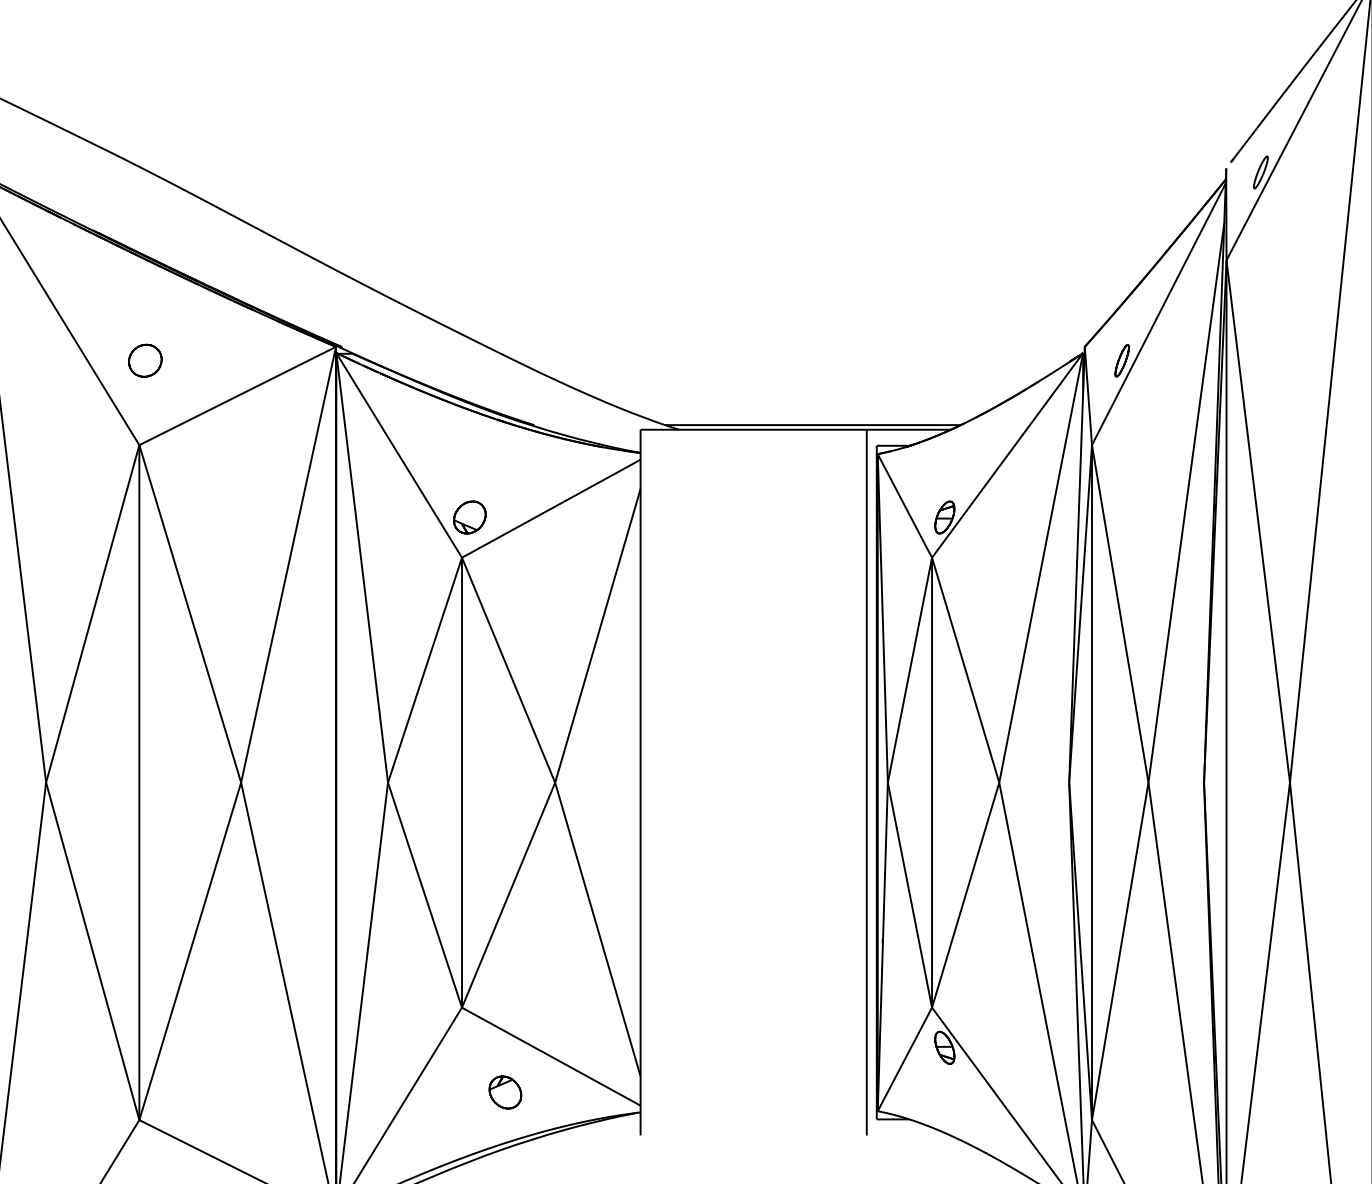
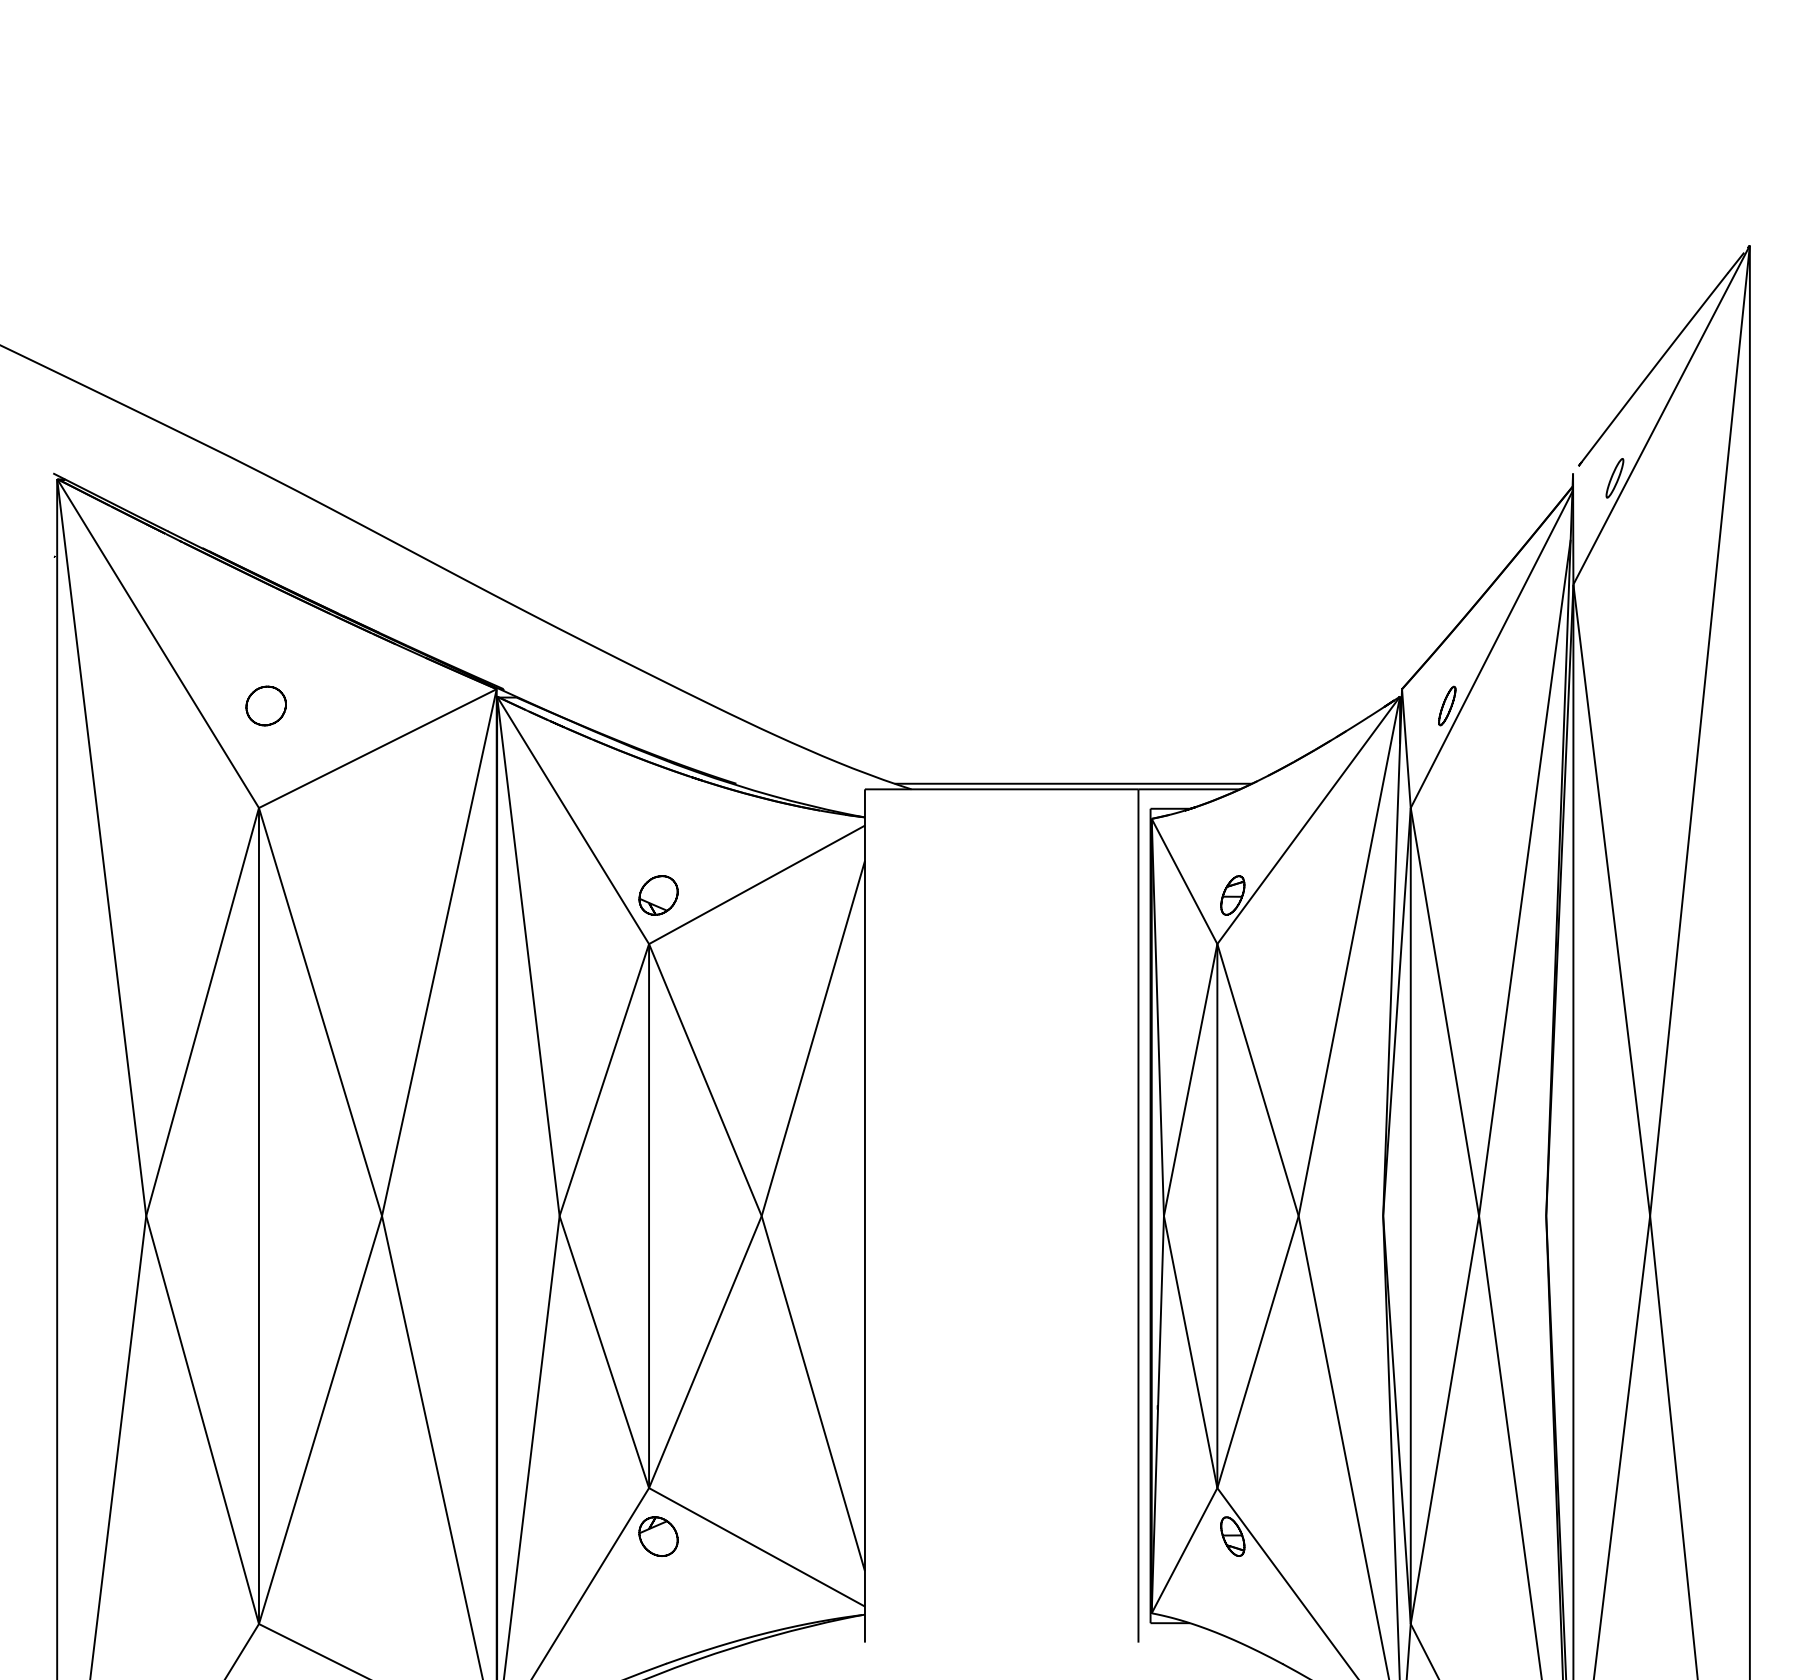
part: (505, 1092) -> (658, 1536), moved

